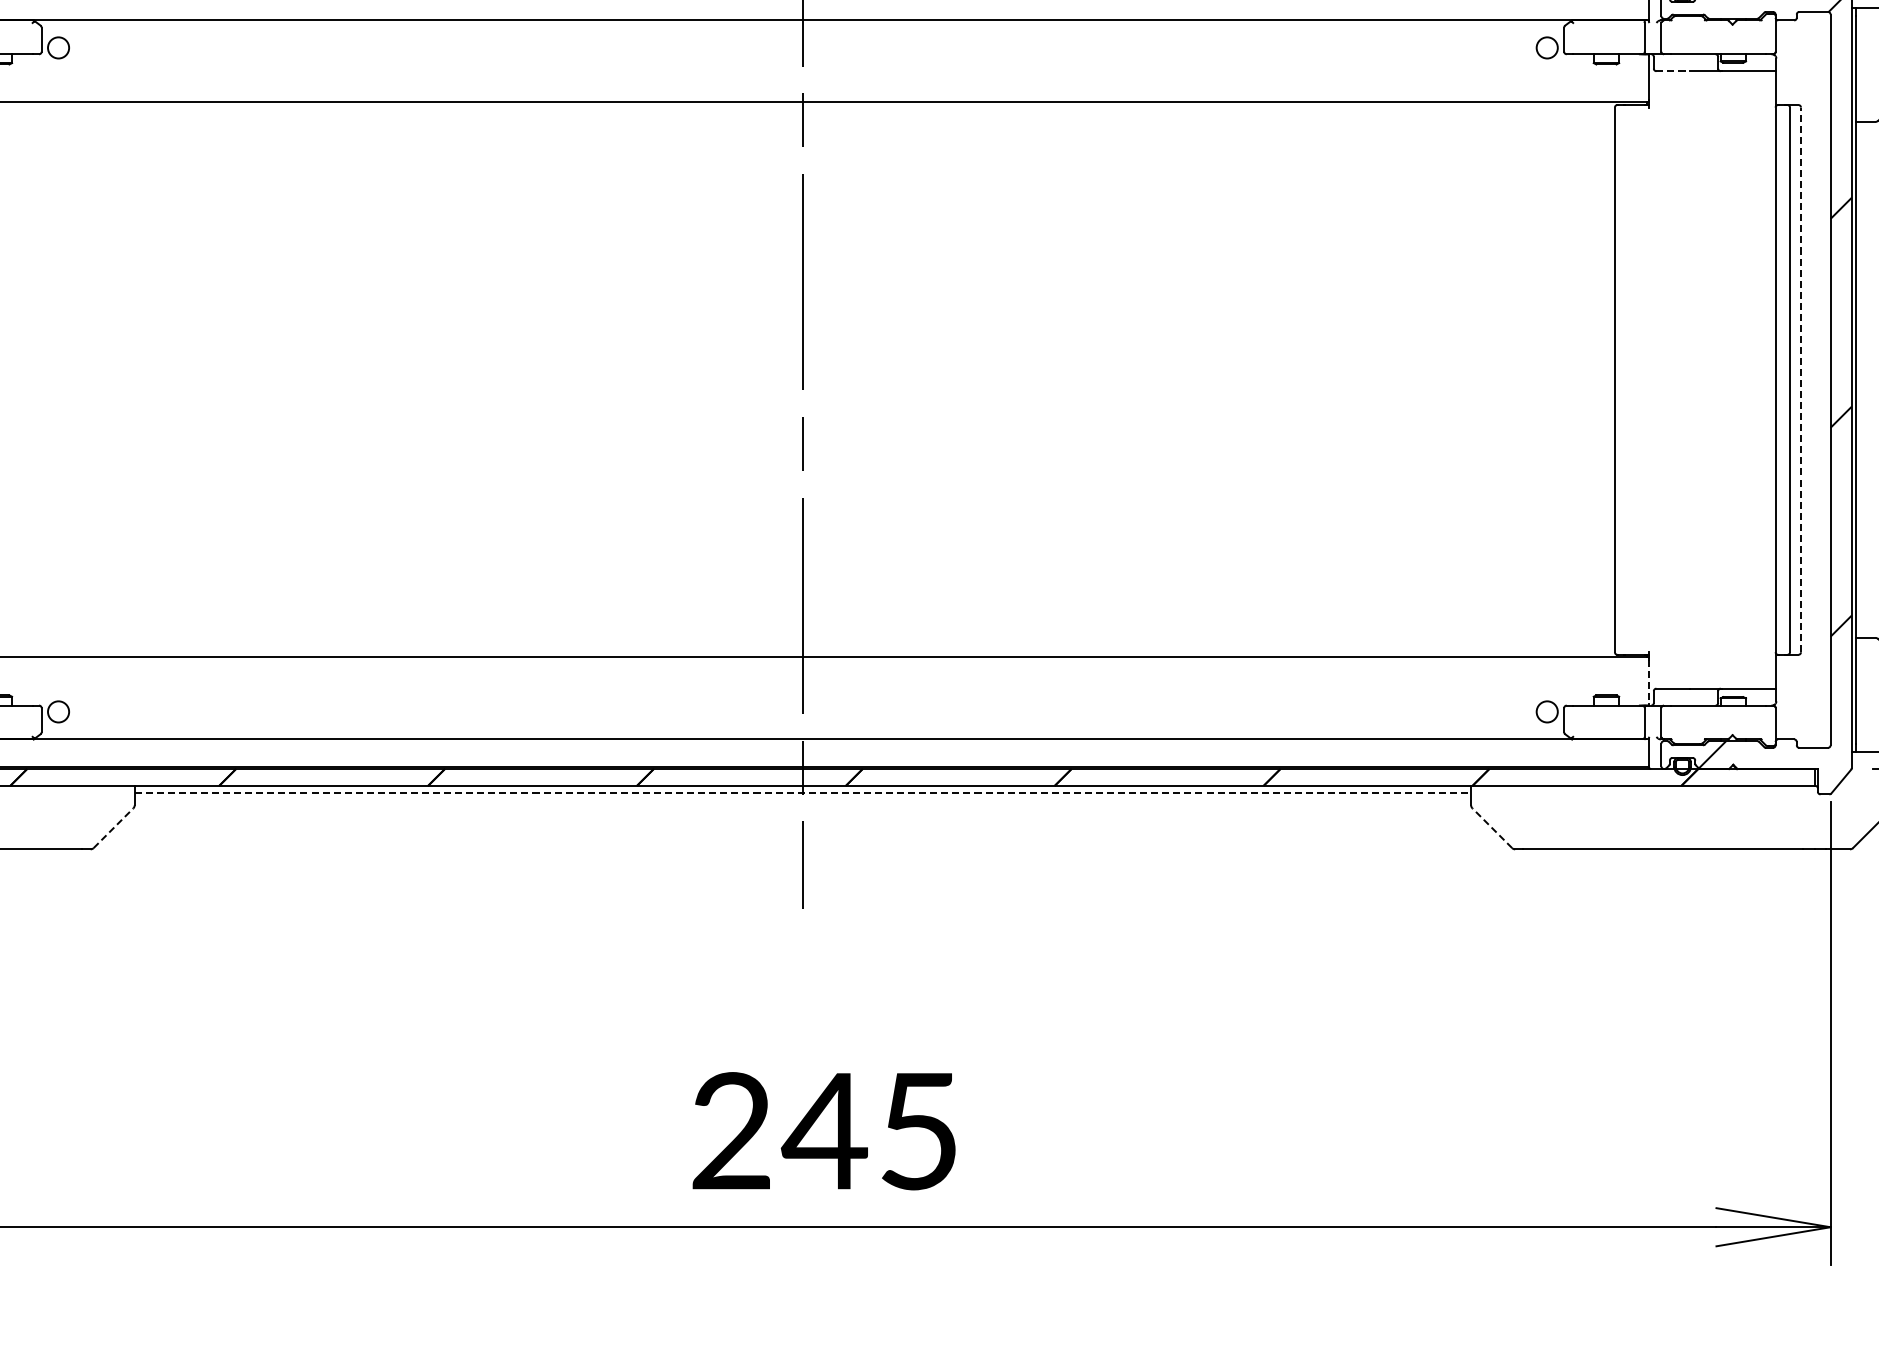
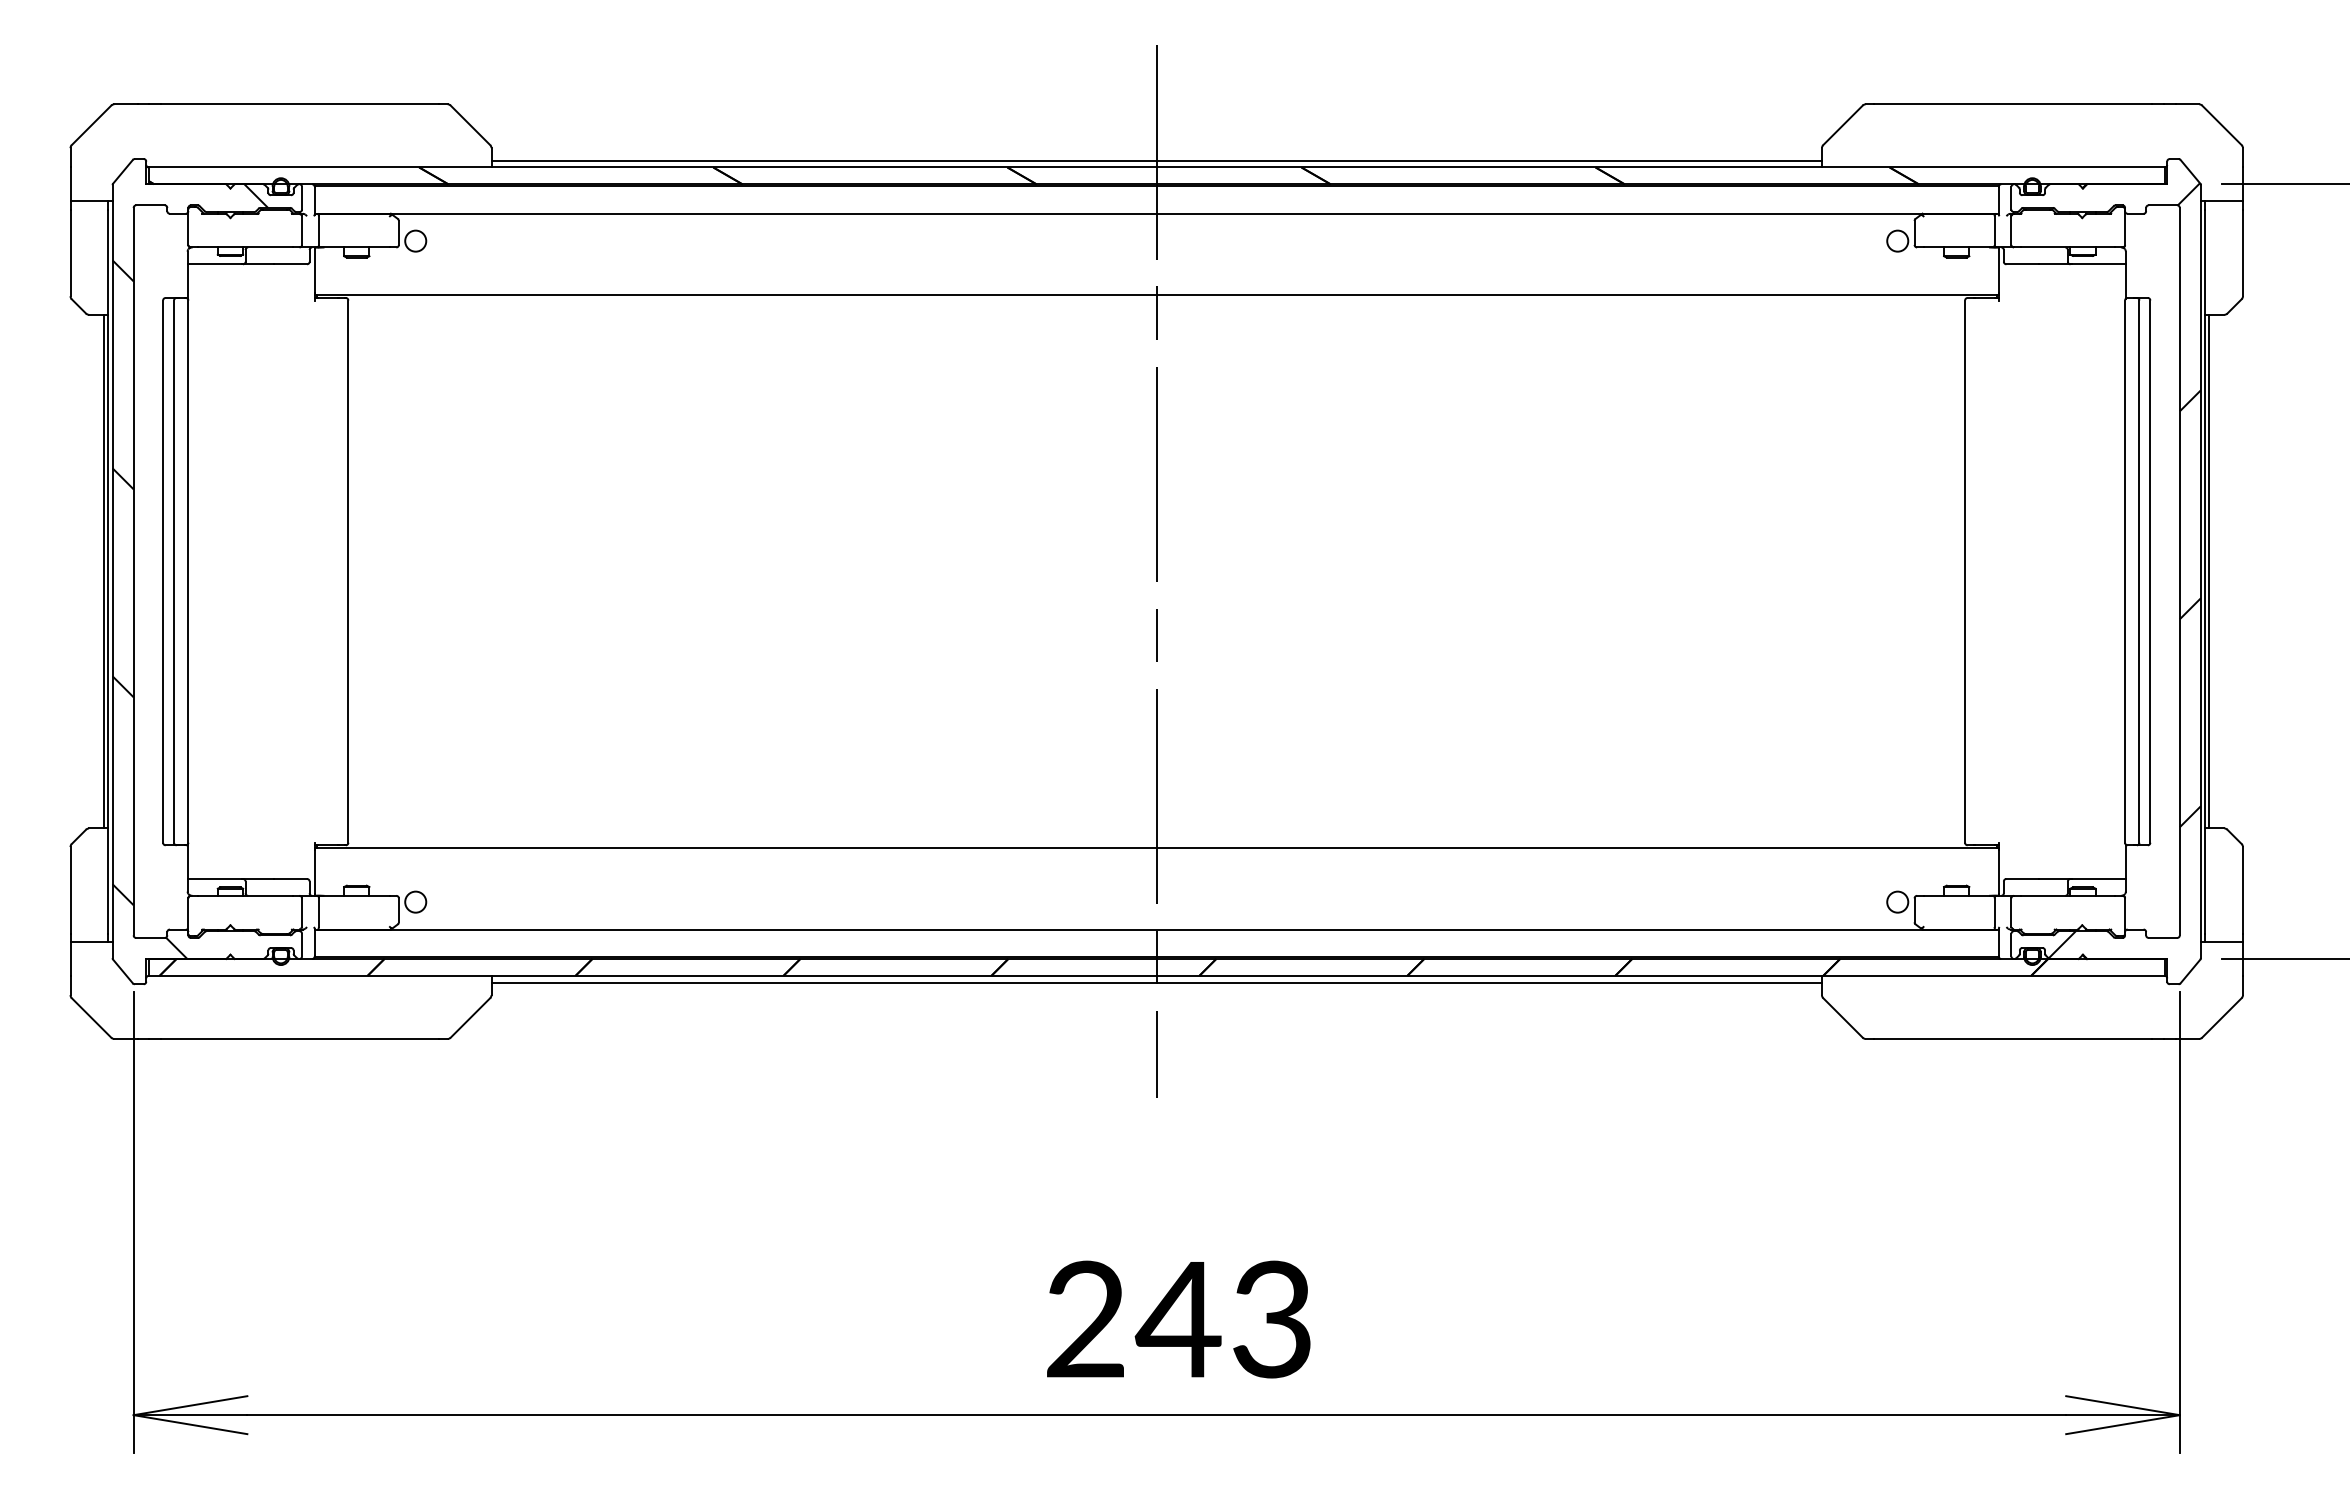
line: (1672, 71) -> (2022, 264), dashed -> solid
line: (1801, 379) -> (2150, 571), dashed -> solid
line: (1860, 379) -> (2209, 571), added
line: (1648, 682) -> (1998, 872), dashed -> solid
line: (803, 792) -> (1157, 982), dashed -> solid
line: (113, 827) -> (470, 1017), dashed -> solid
line: (1491, 827) -> (1842, 1017), dashed -> solid
text: (918, 1131) -> (1271, 1319), 245 -> 243

